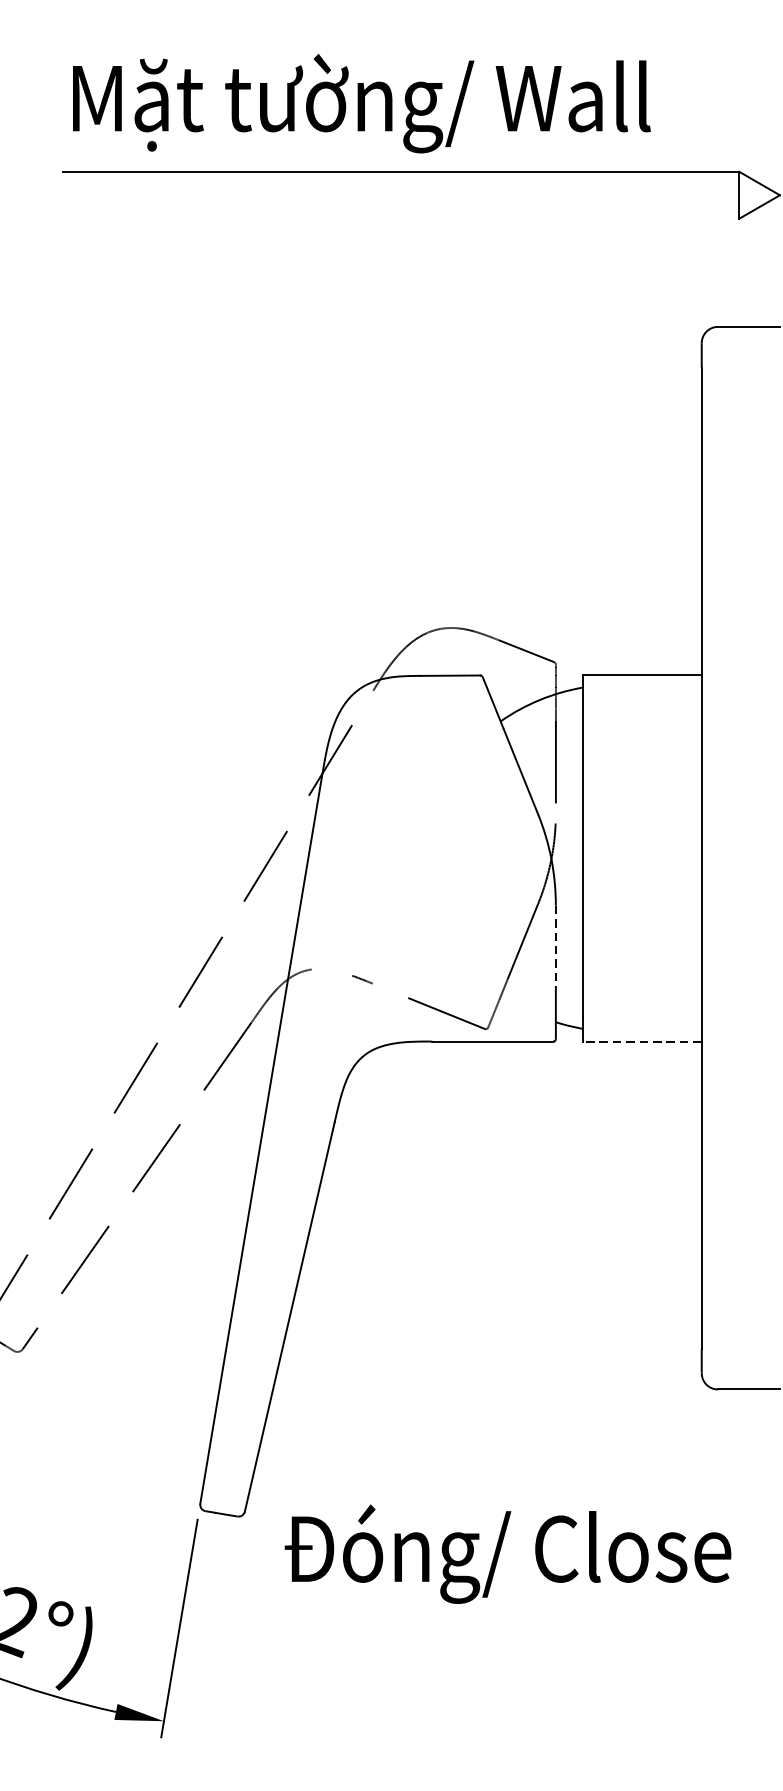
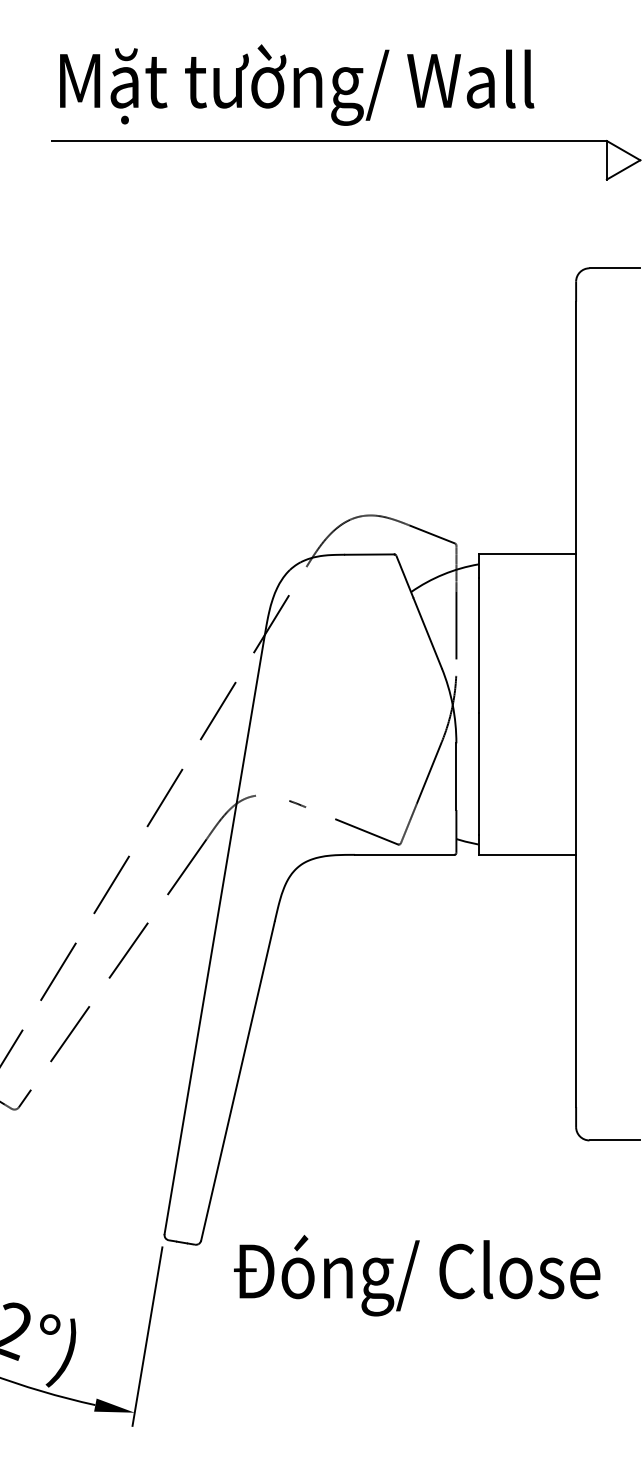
line: (555, 947) -> (456, 777), dashed -> solid
line: (642, 1041) -> (527, 854), dashed -> solid

